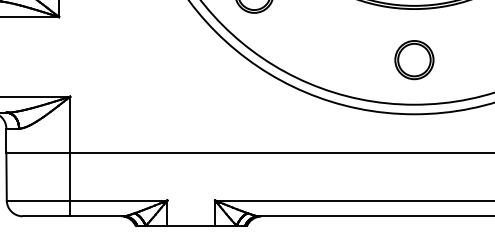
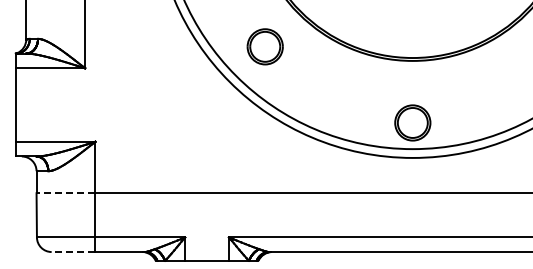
part: (414, 59) -> (412, 122), moved
line: (37, 152) -> (65, 193), solid -> dashed
line: (46, 216) -> (73, 252), solid -> dashed

